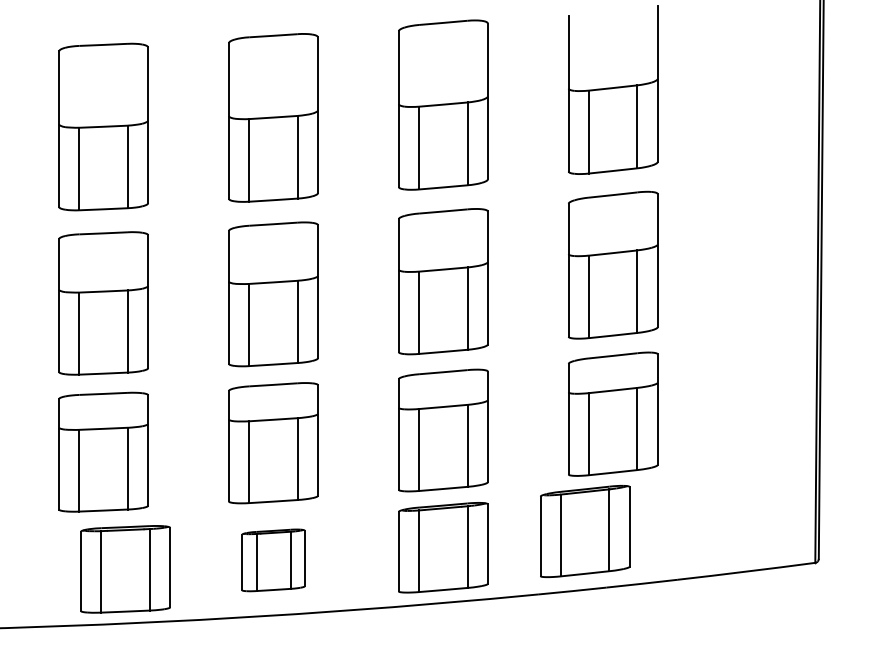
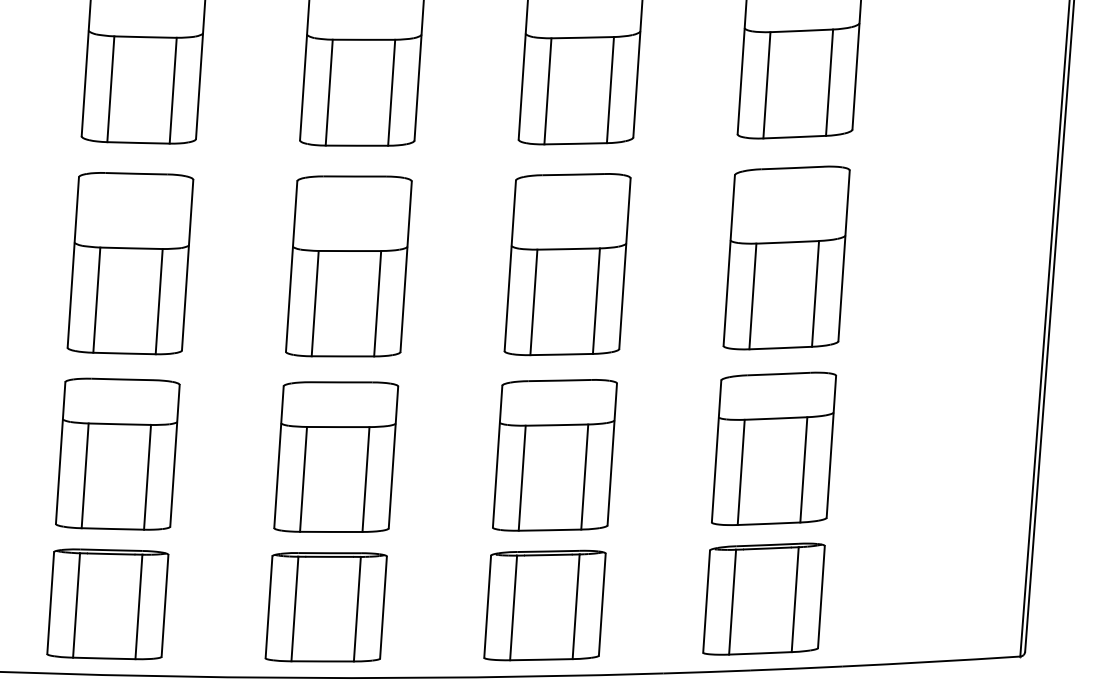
part: (585, 531) -> (764, 599), moved
part: (273, 560) -> (326, 607), size x1.43
part: (125, 569) -> (107, 604), moved

